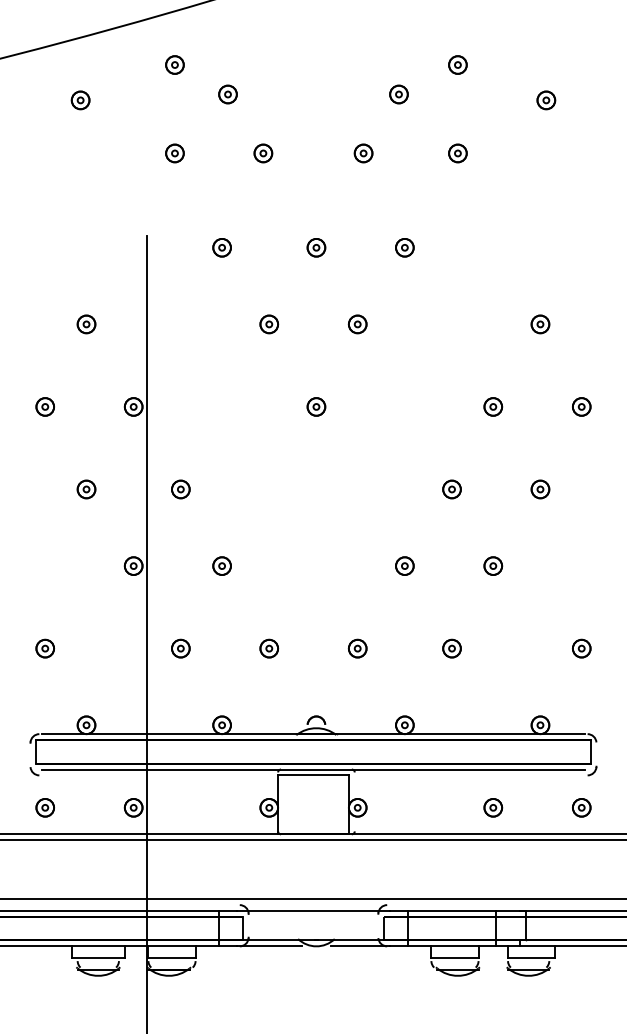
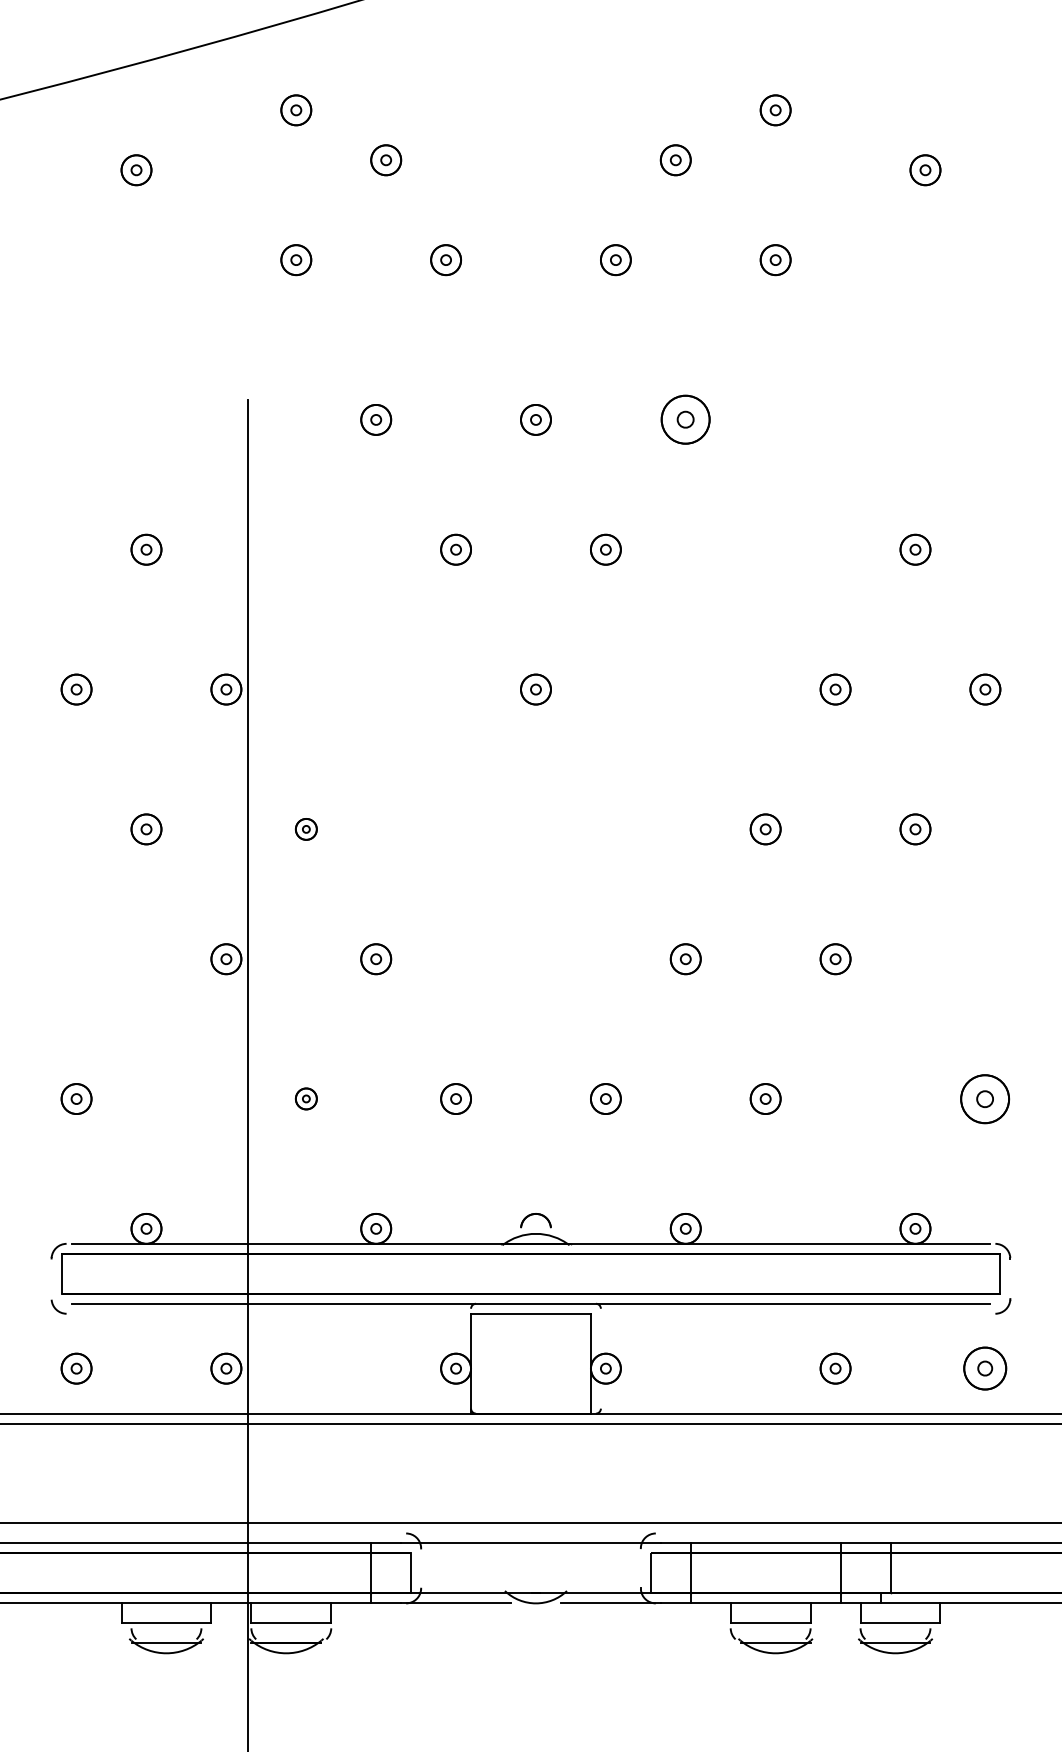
part: (404, 247) -> (685, 419), size x1.6
part: (180, 489) -> (305, 829), size x0.7
part: (180, 648) -> (305, 1098), size x0.7
part: (581, 648) -> (985, 1098), size x1.6
part: (581, 807) -> (985, 1368), size x1.4

